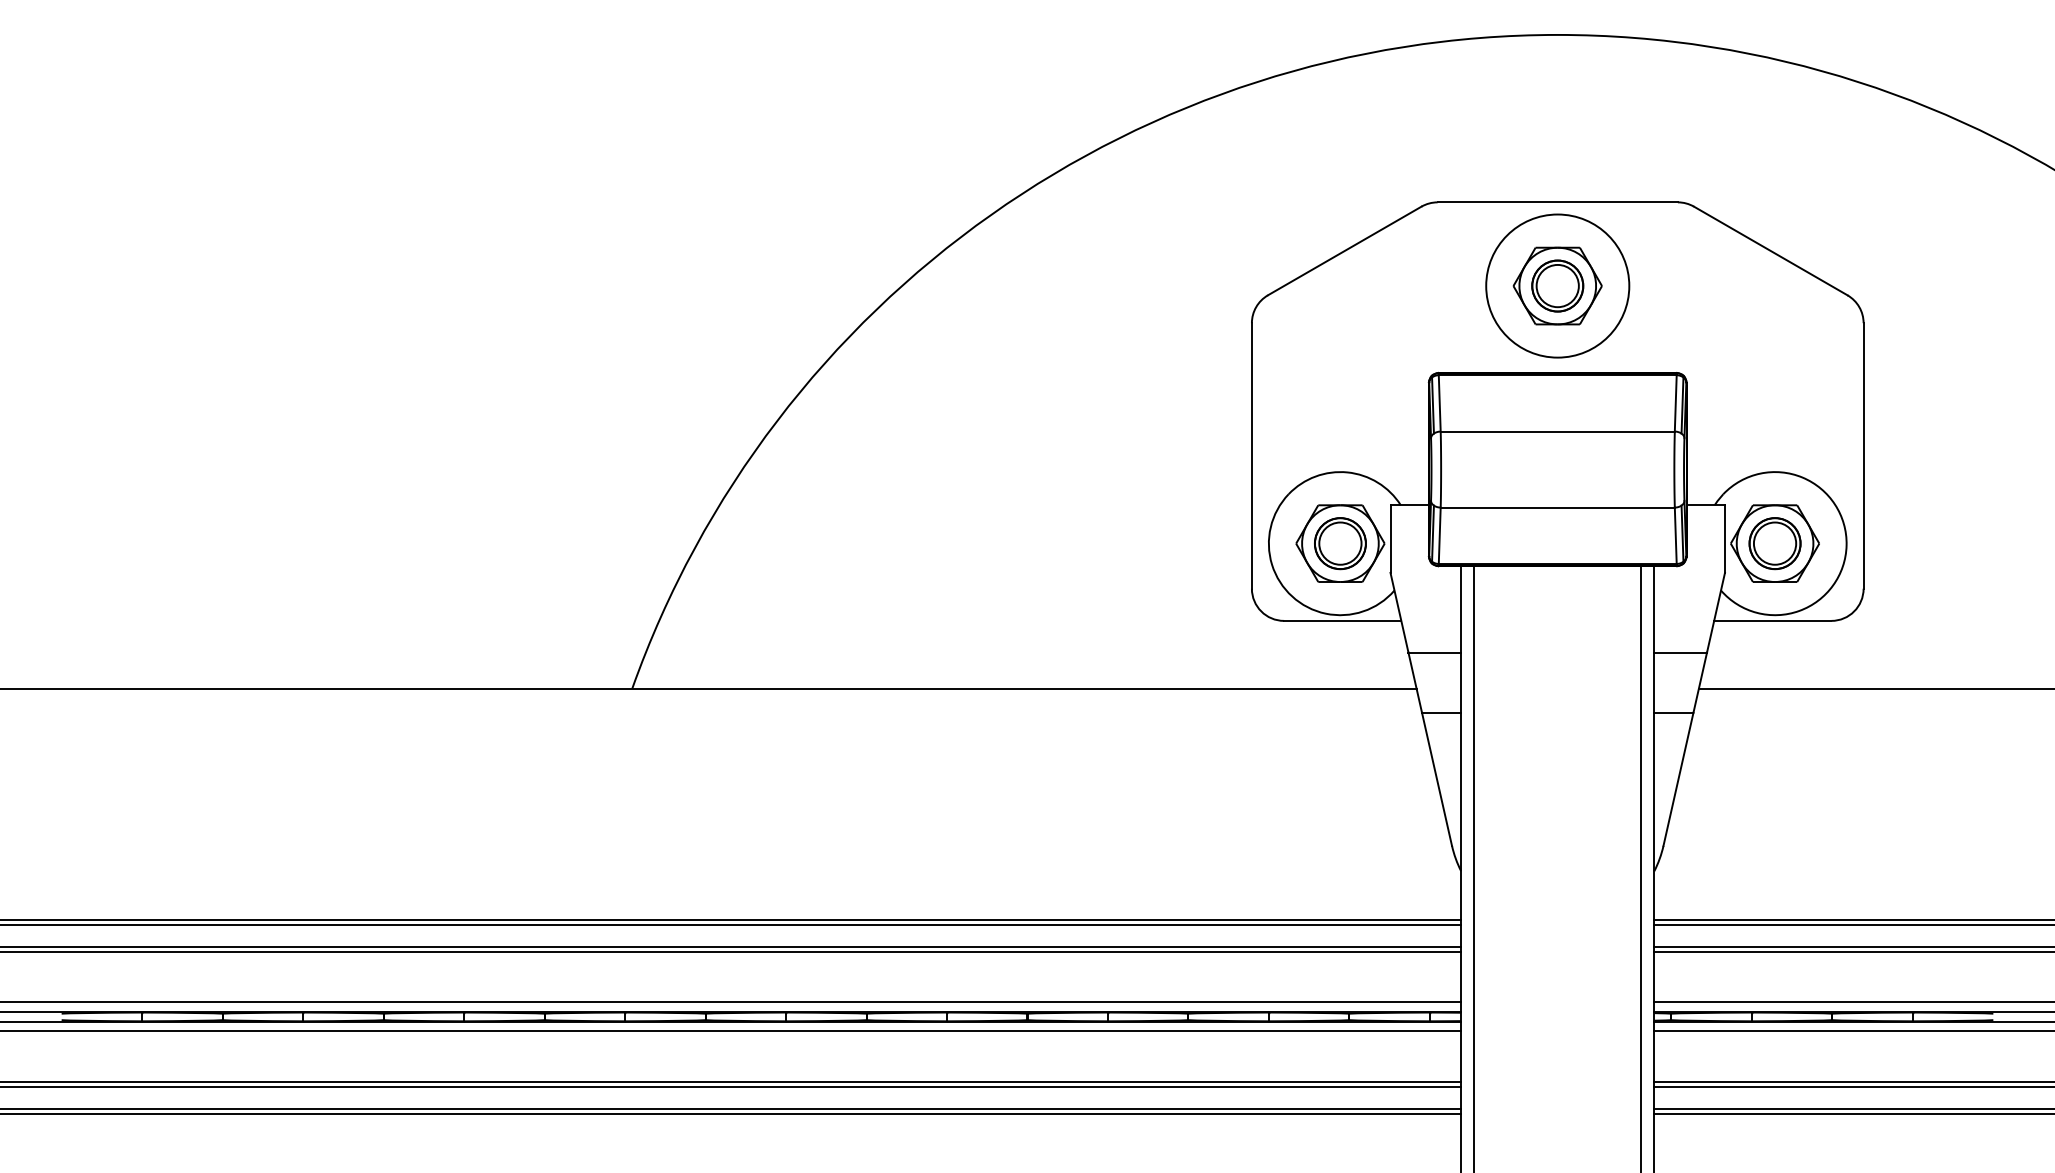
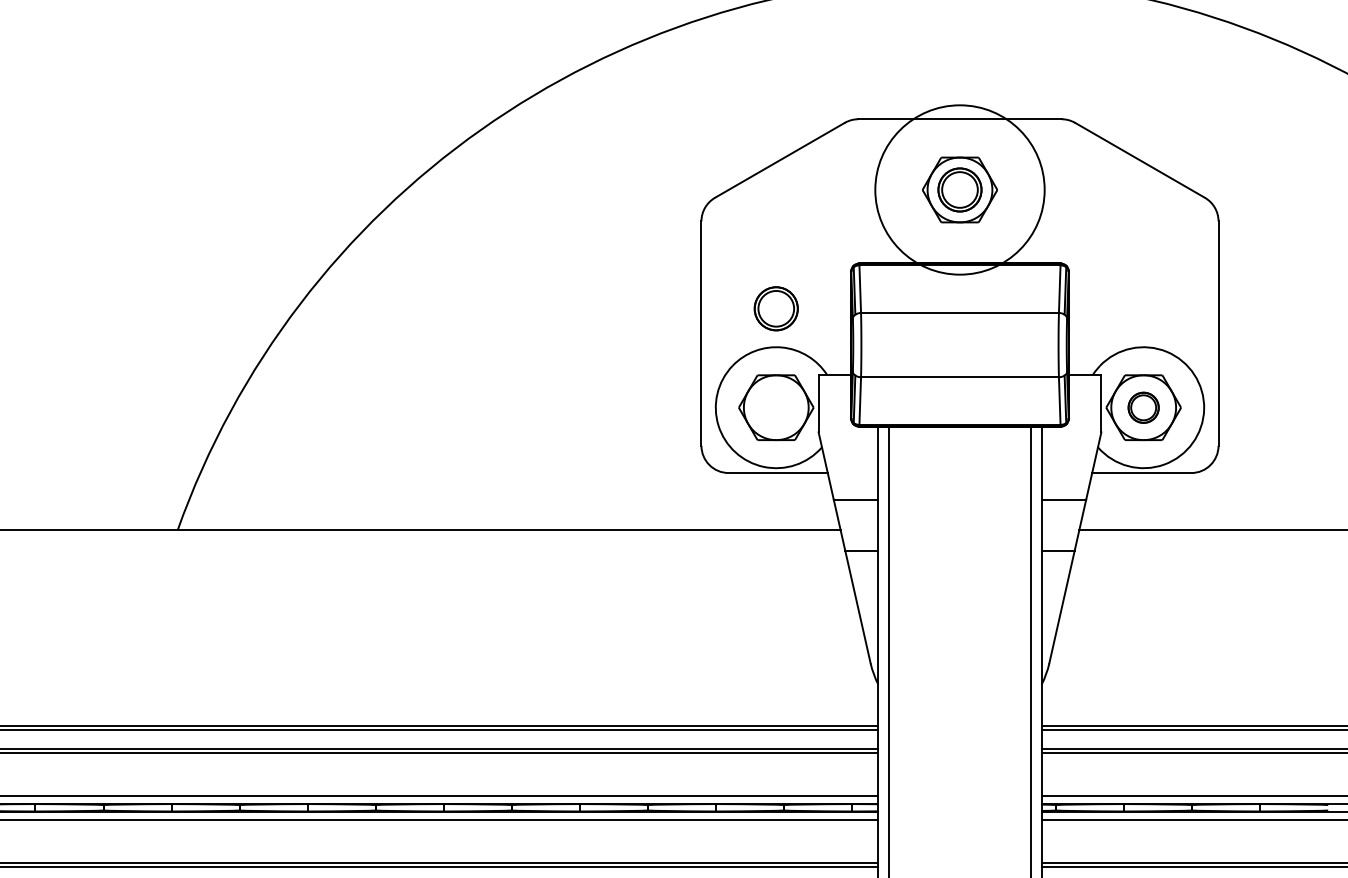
circle: (1557, 285) -> (959, 189), size x1.4
part: (1340, 543) -> (776, 308), moved
part: (1774, 543) -> (1143, 407), size x0.7

